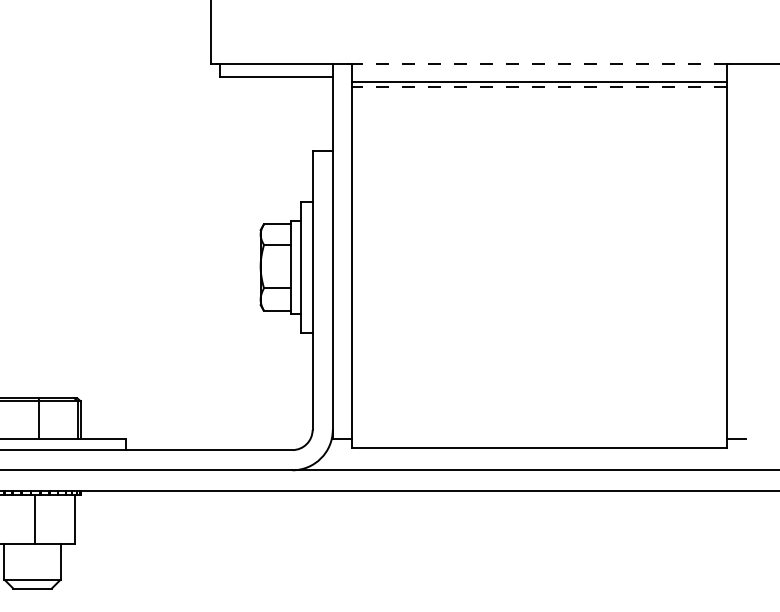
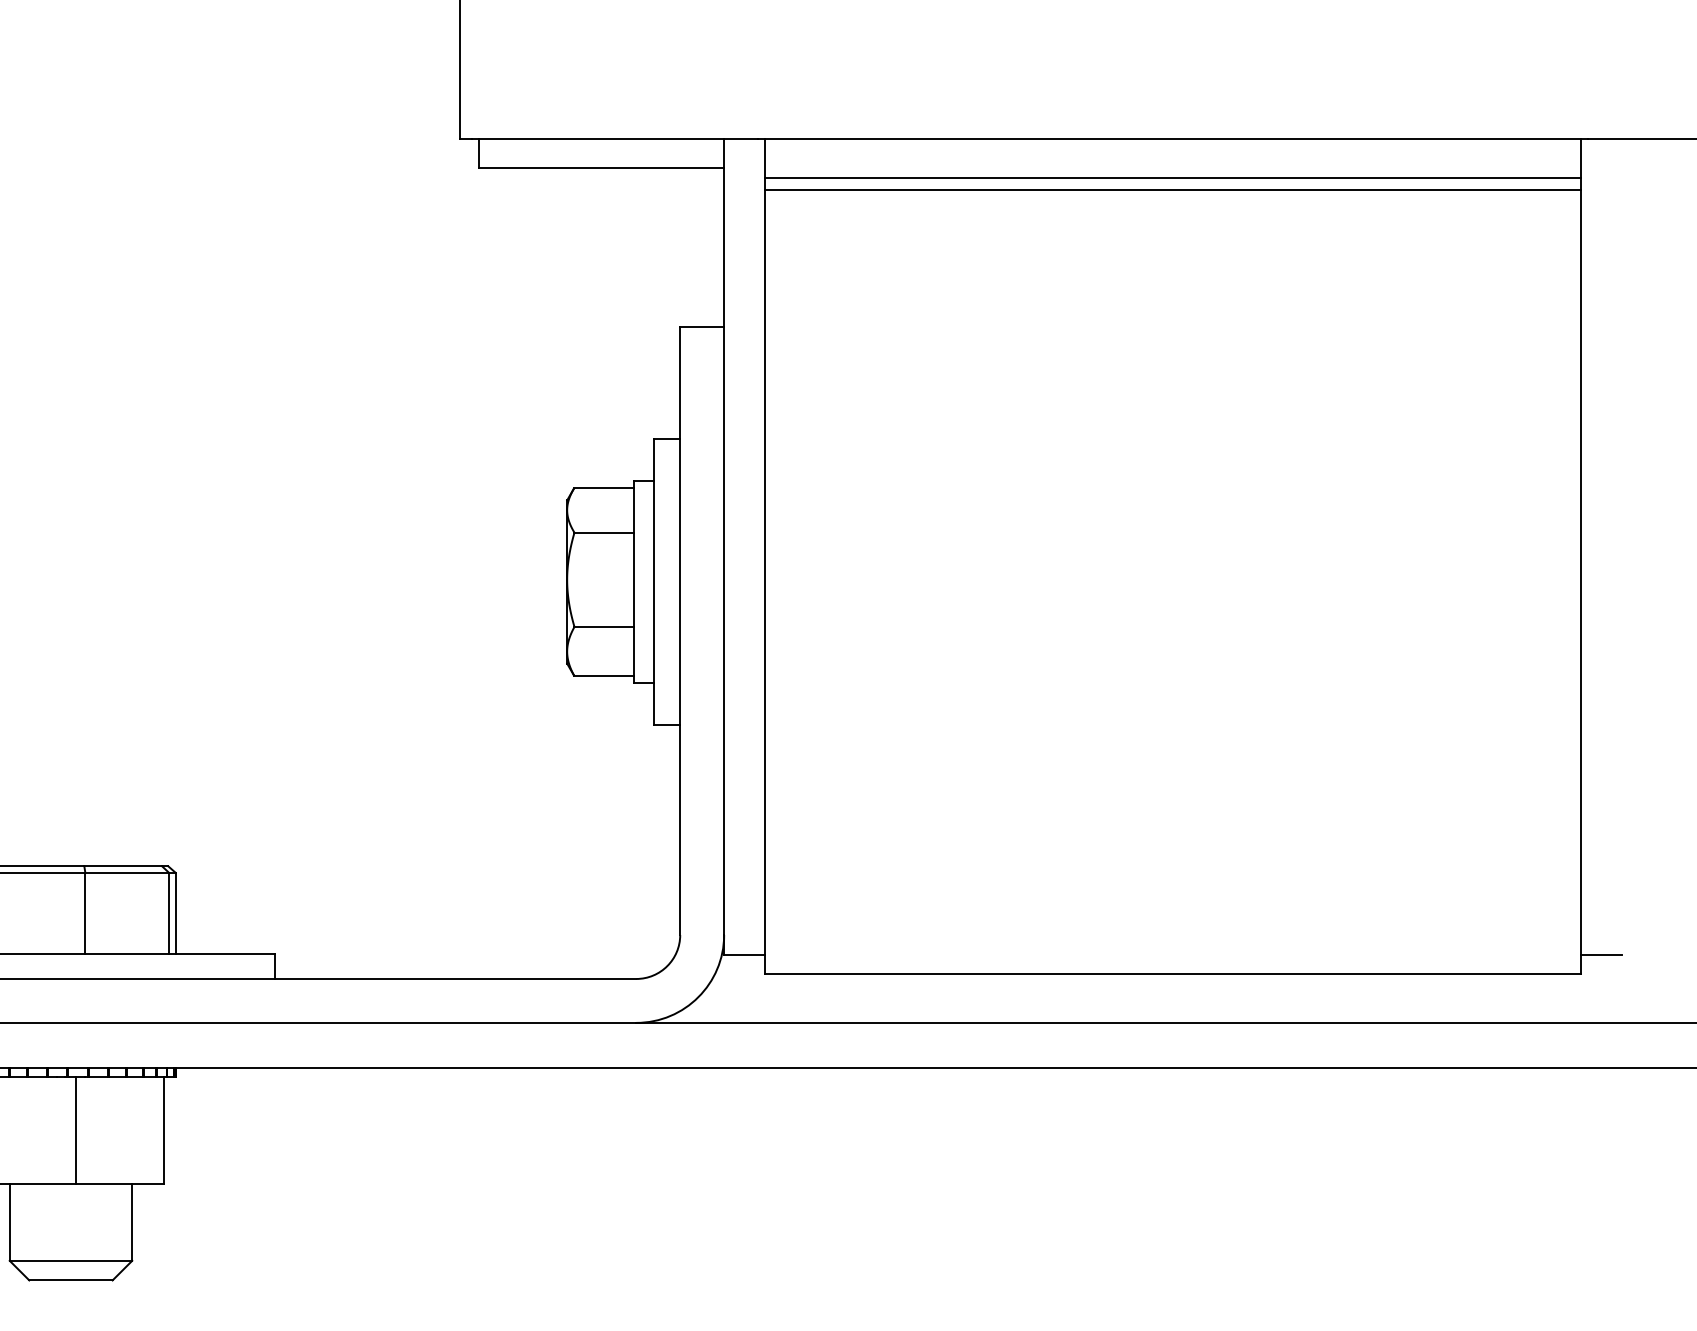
line: (539, 64) -> (1173, 140), dashed -> solid
line: (539, 87) -> (1173, 190), dashed -> solid

